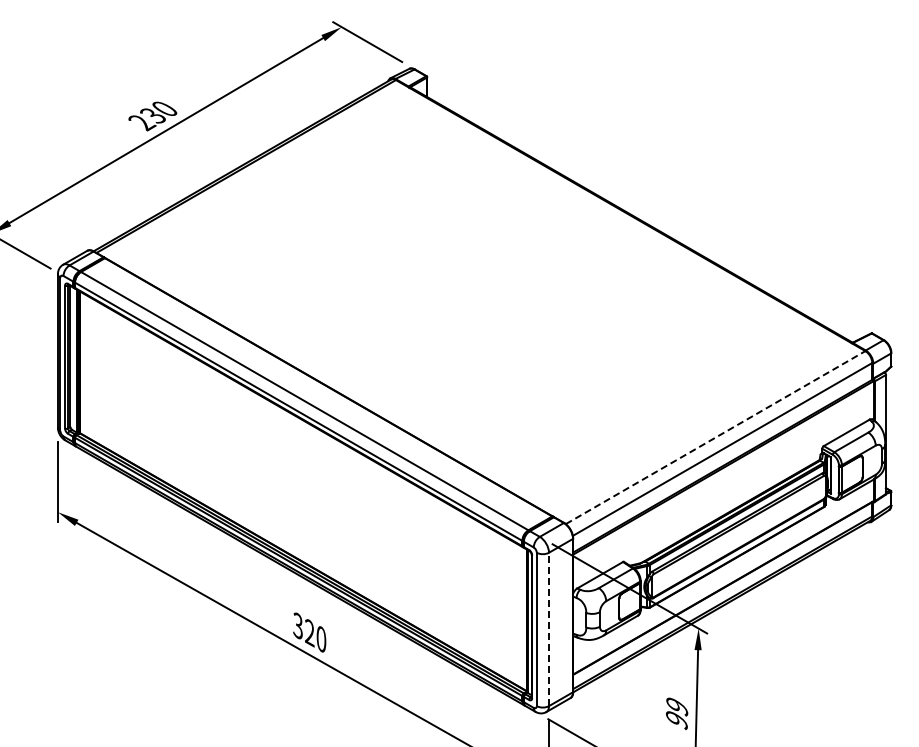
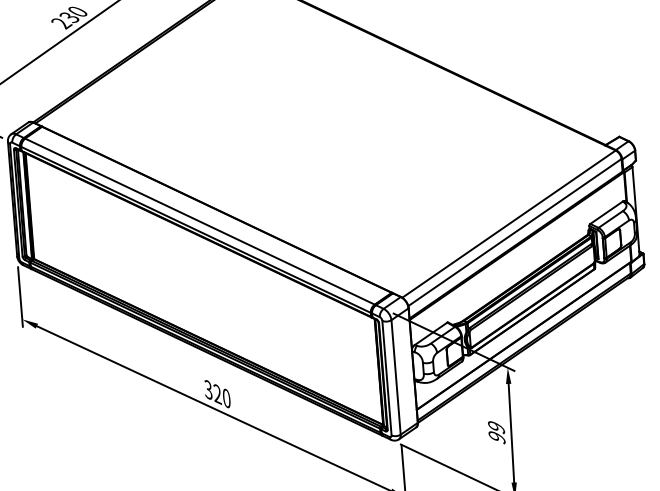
line: (715, 437) -> (508, 224), dashed -> solid
line: (549, 629) -> (396, 377), dashed -> solid

